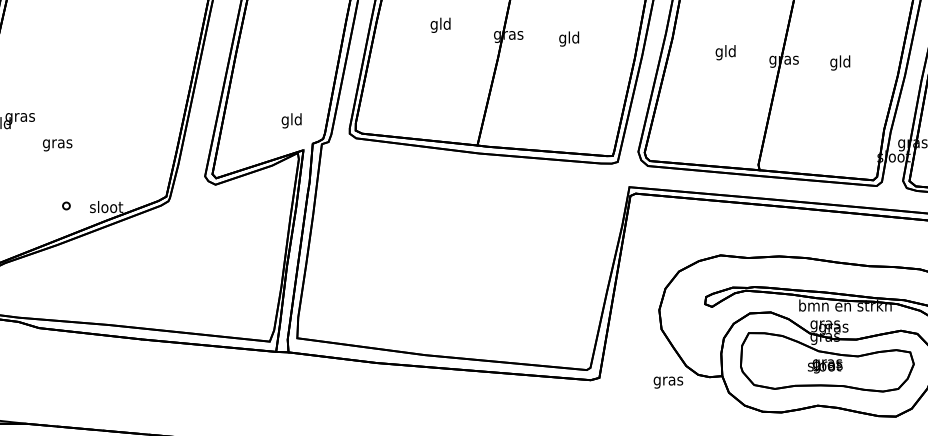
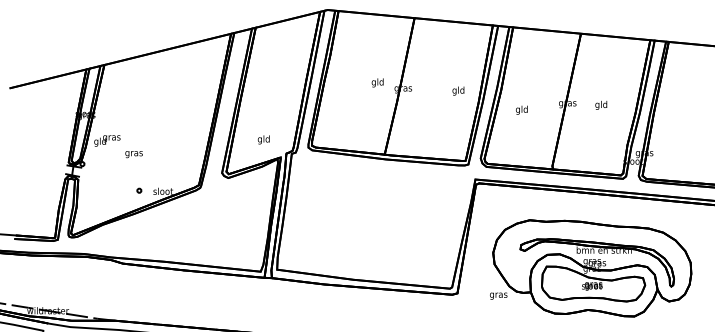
text: (440, 24) -> (377, 82), moved
text: (569, 38) -> (458, 90), moved
text: (725, 51) -> (521, 109), moved
text: (291, 120) -> (263, 139), moved

